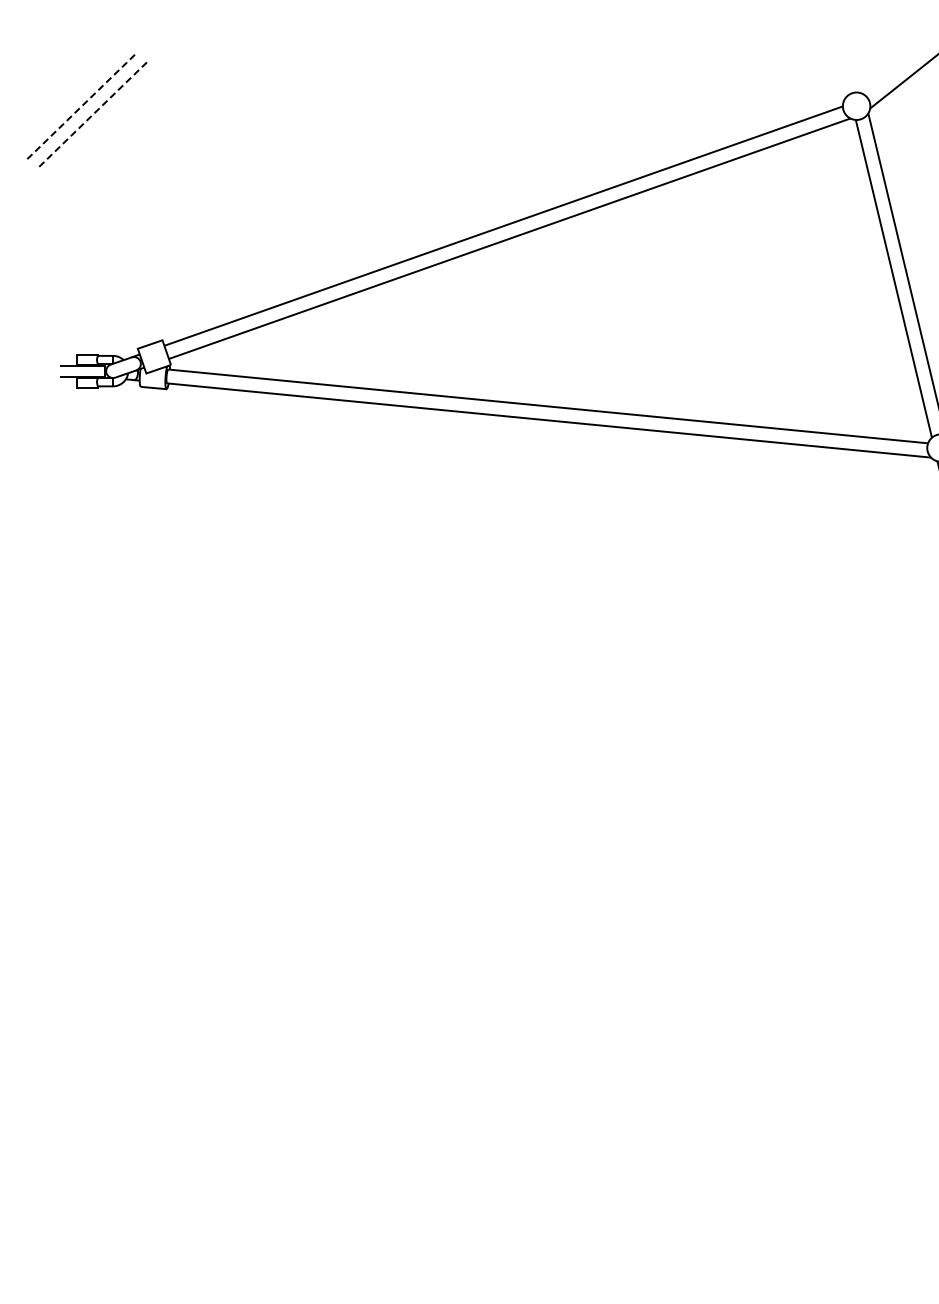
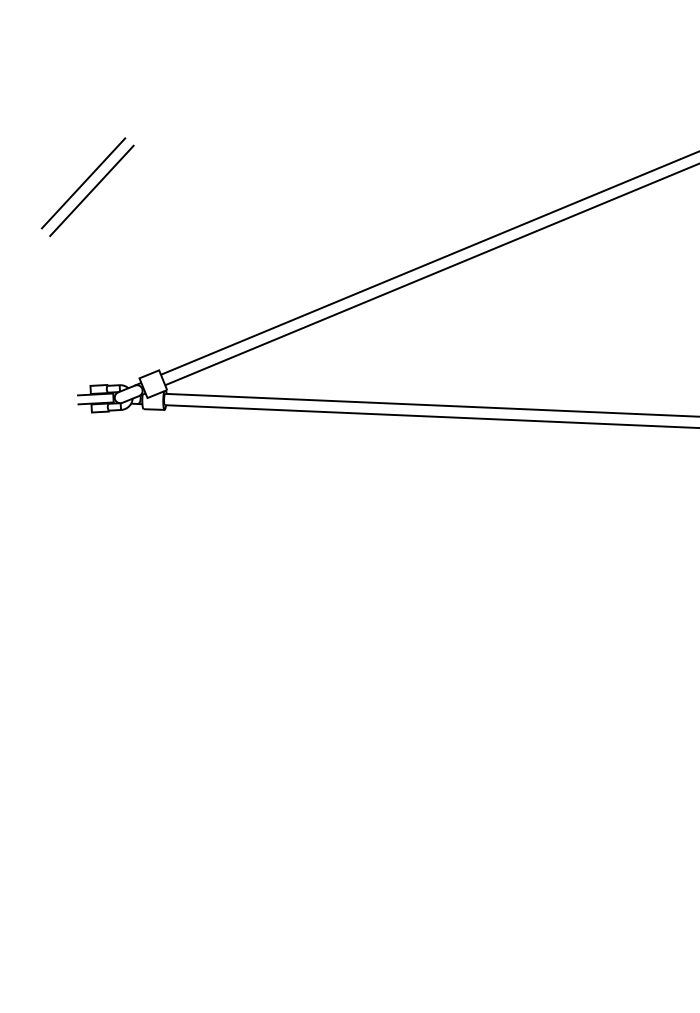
line: (82, 105) -> (83, 183), dashed -> solid
line: (91, 115) -> (91, 190), dashed -> solid

